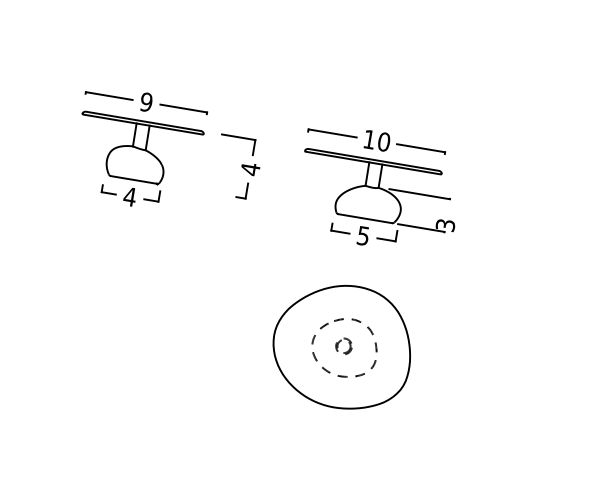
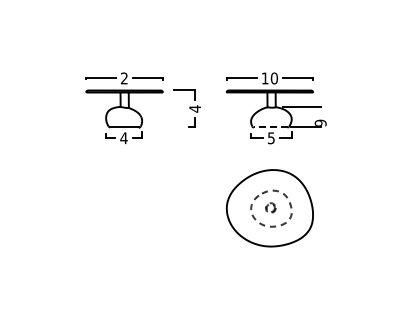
text: (145, 102) -> (123, 78), 9 -> 2
line: (364, 218) -> (270, 127), solid -> dashed
text: (445, 224) -> (320, 122), 3 -> 9

